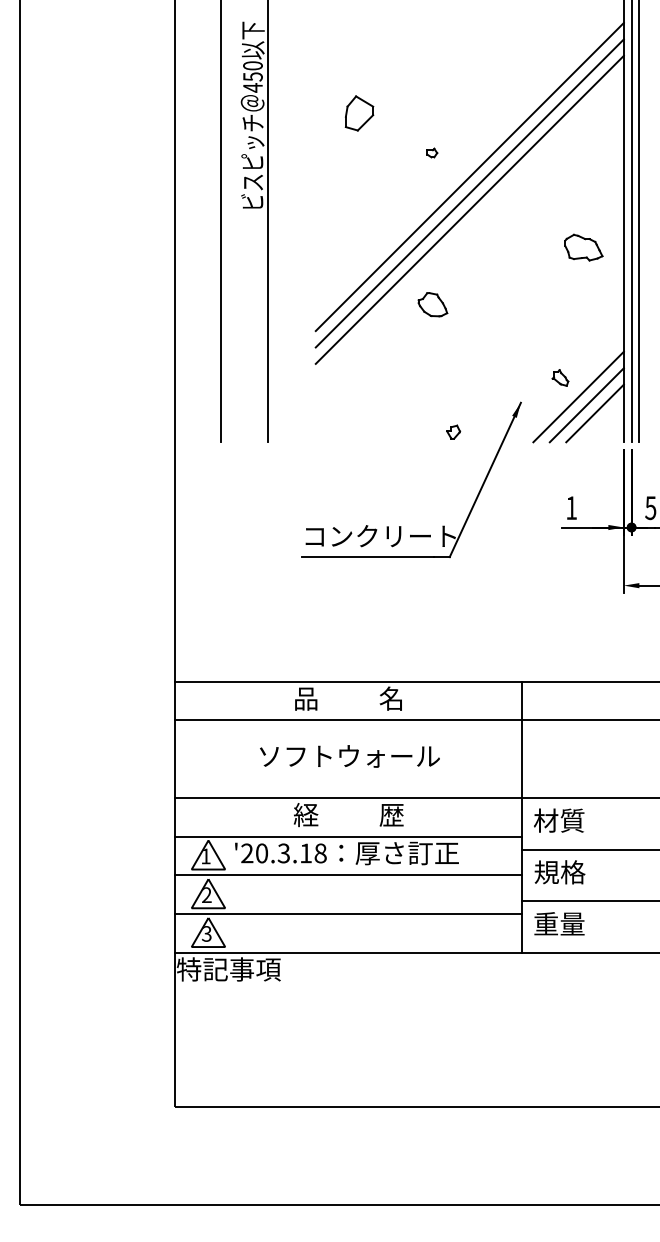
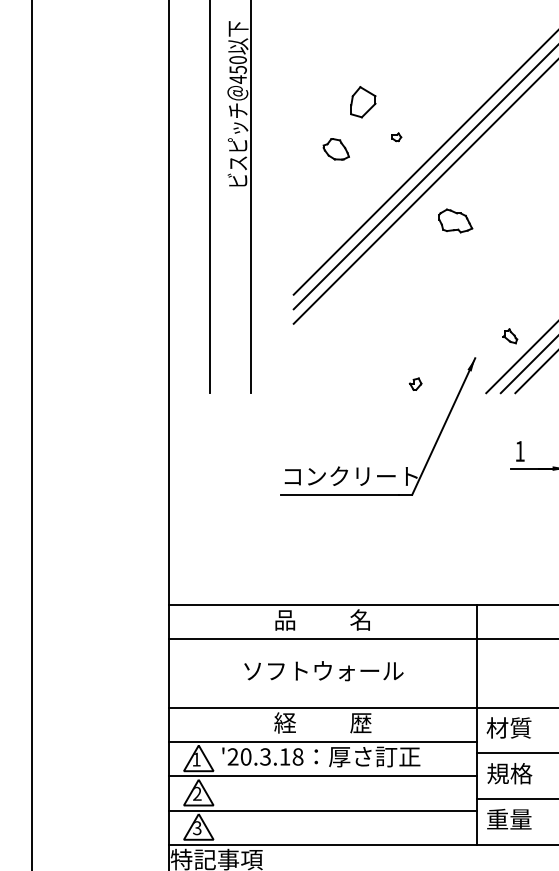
part: (359, 113) -> (363, 102), moved
part: (583, 247) -> (455, 220), moved
part: (432, 304) -> (335, 149), moved

